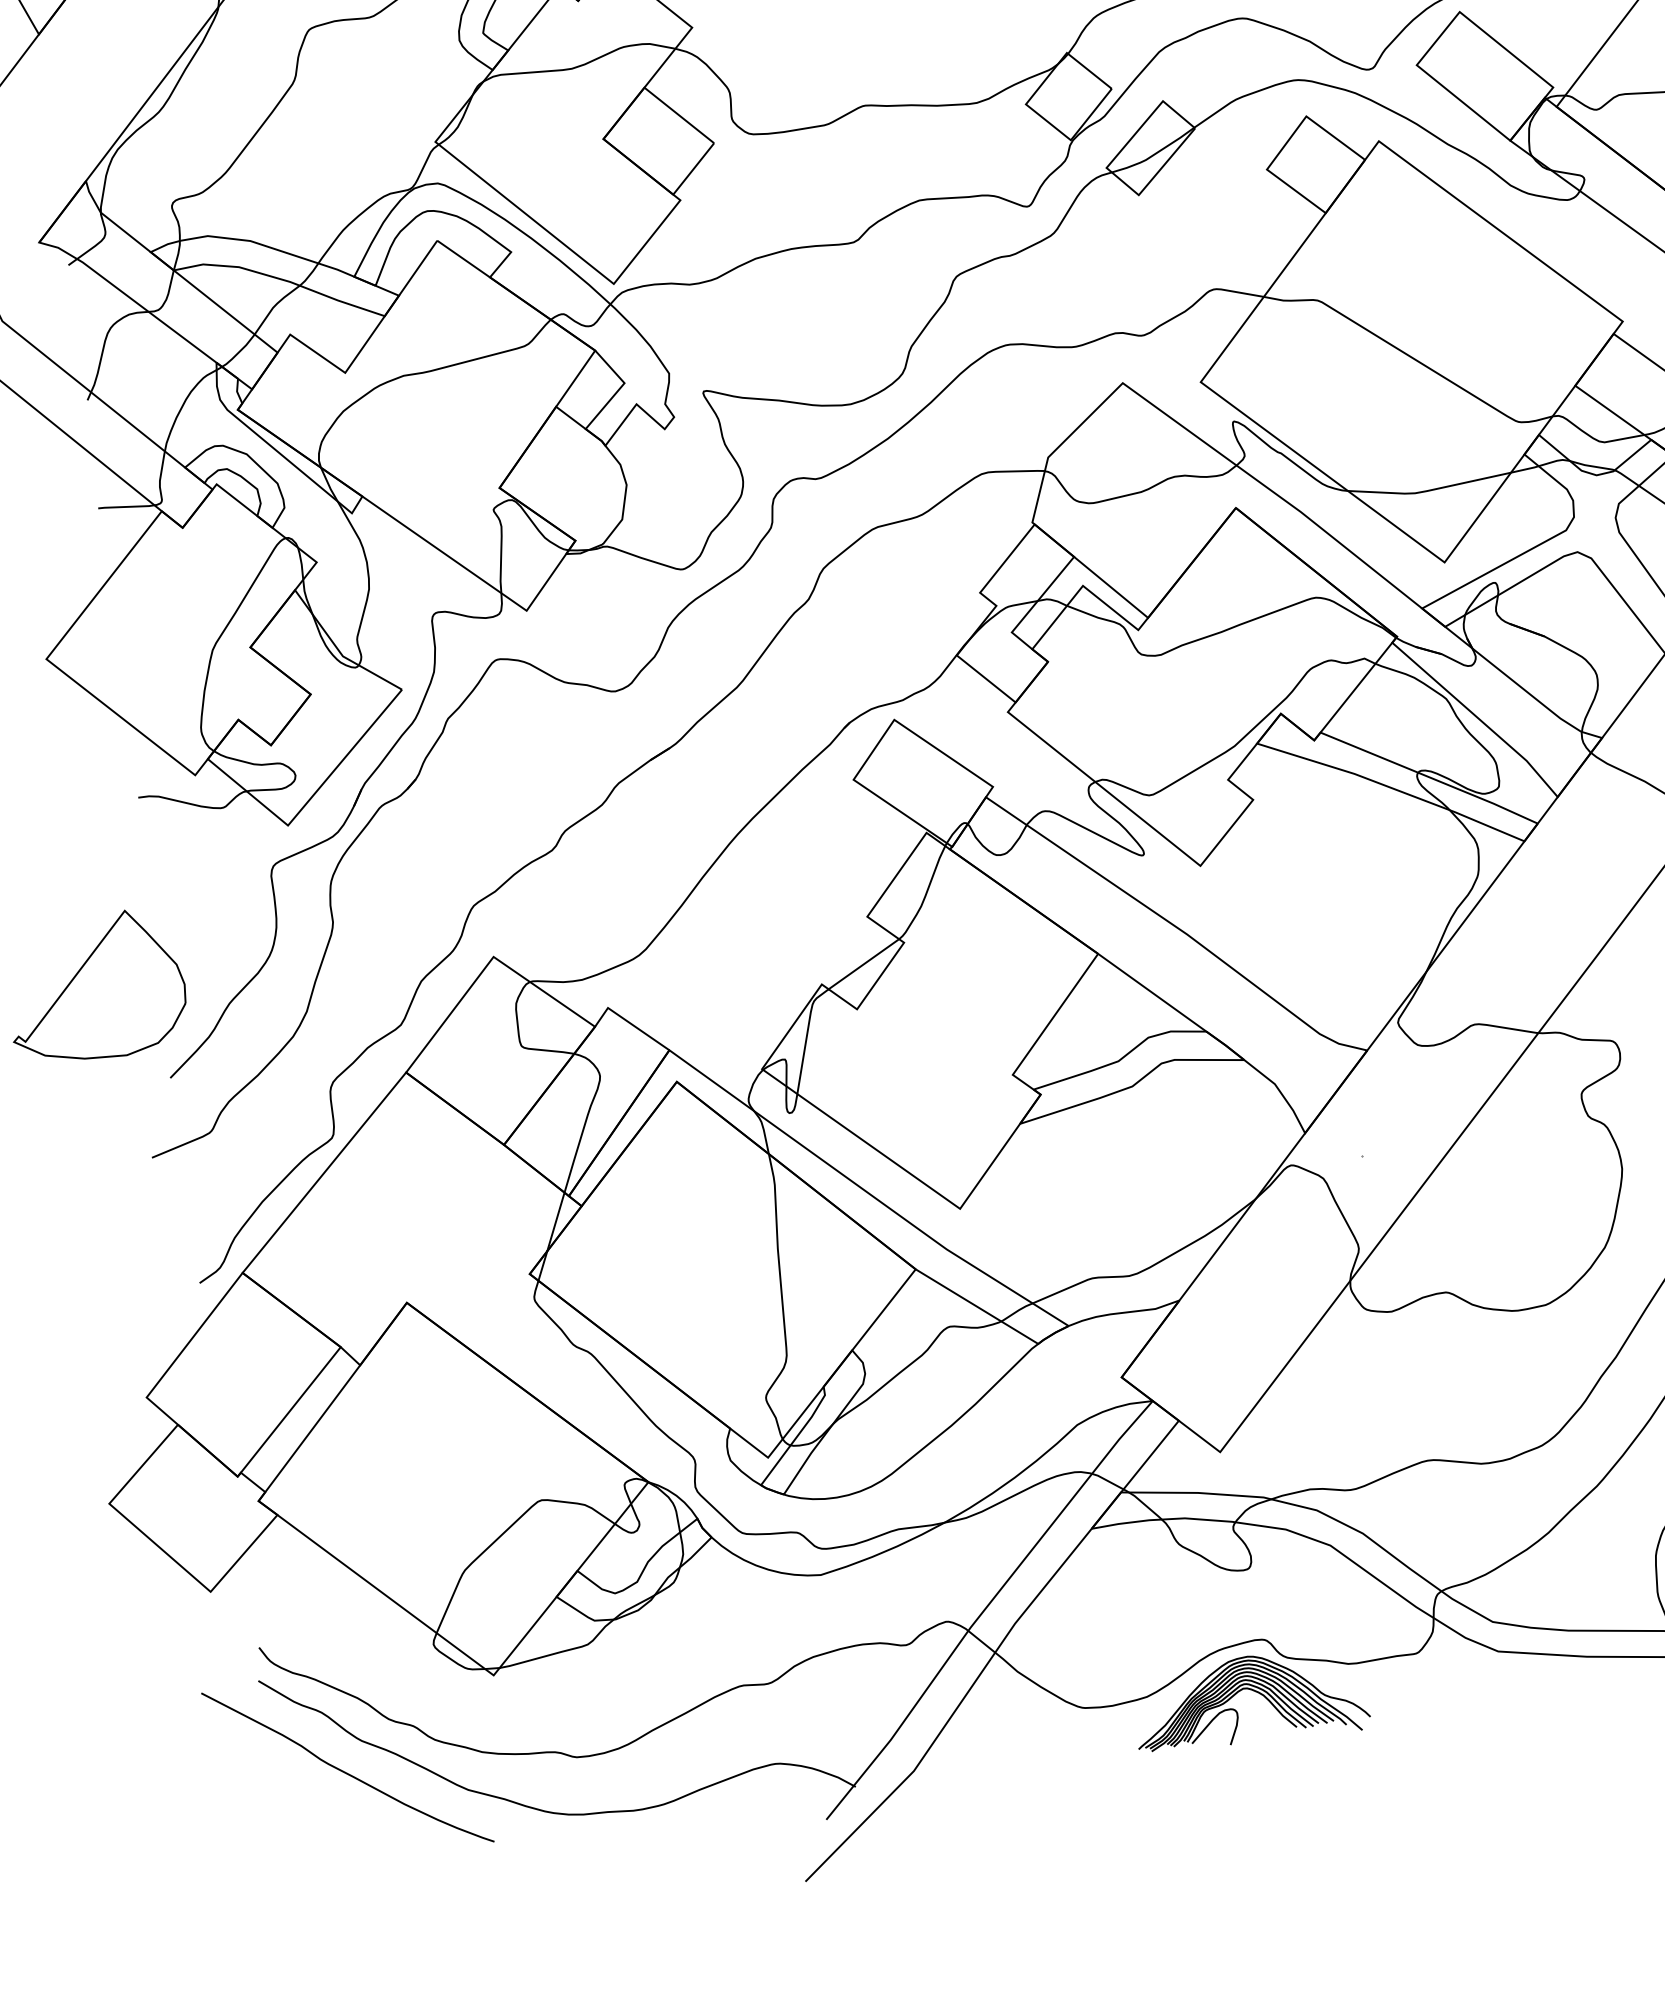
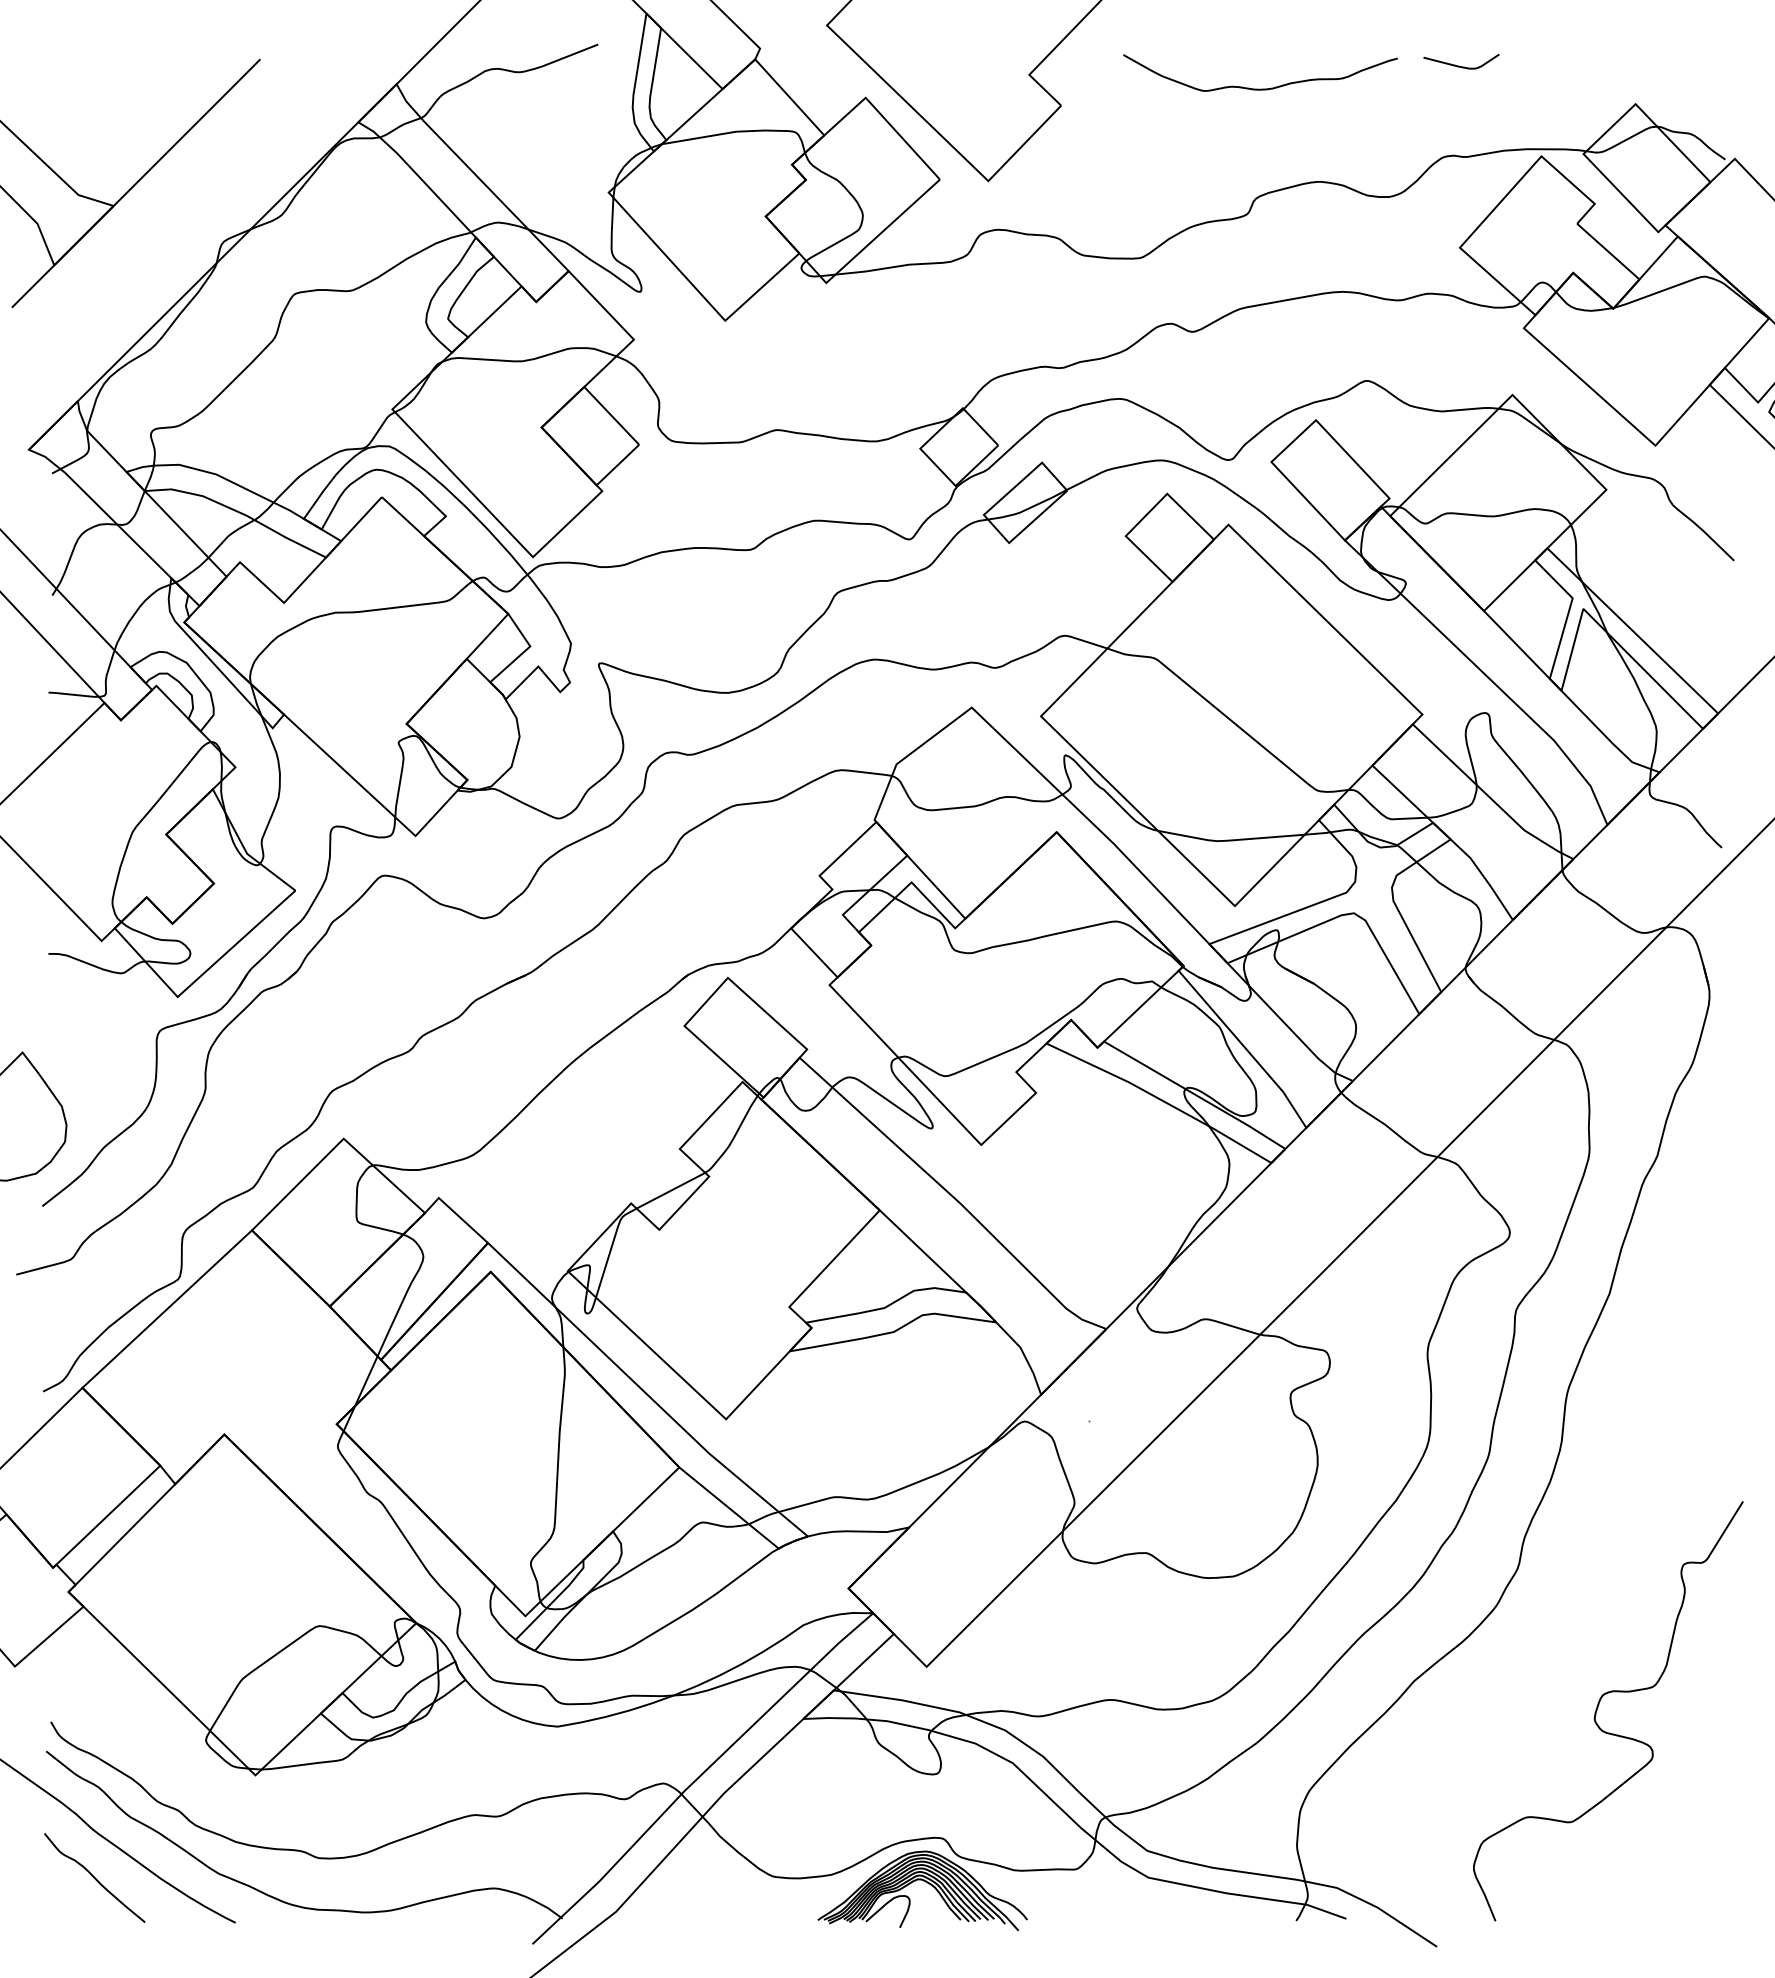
curve: (331, 1813) -> (94, 1877), added

